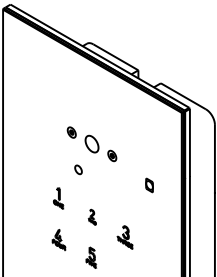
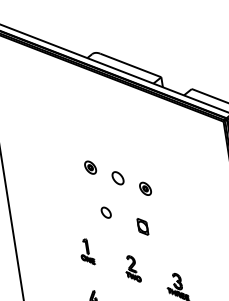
part: (91, 144) -> (117, 178), size x0.62
part: (149, 185) -> (142, 226), moved
part: (92, 216) -> (132, 268), size x1.43

